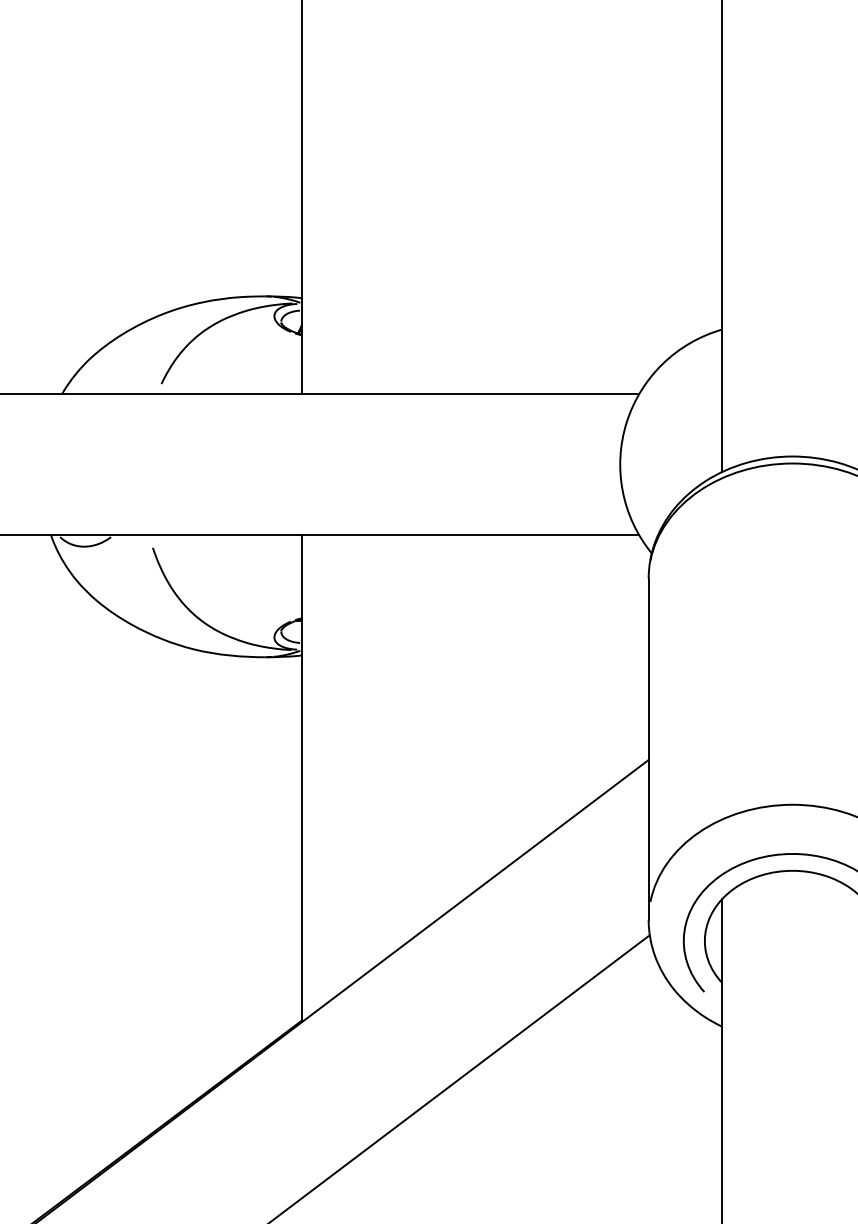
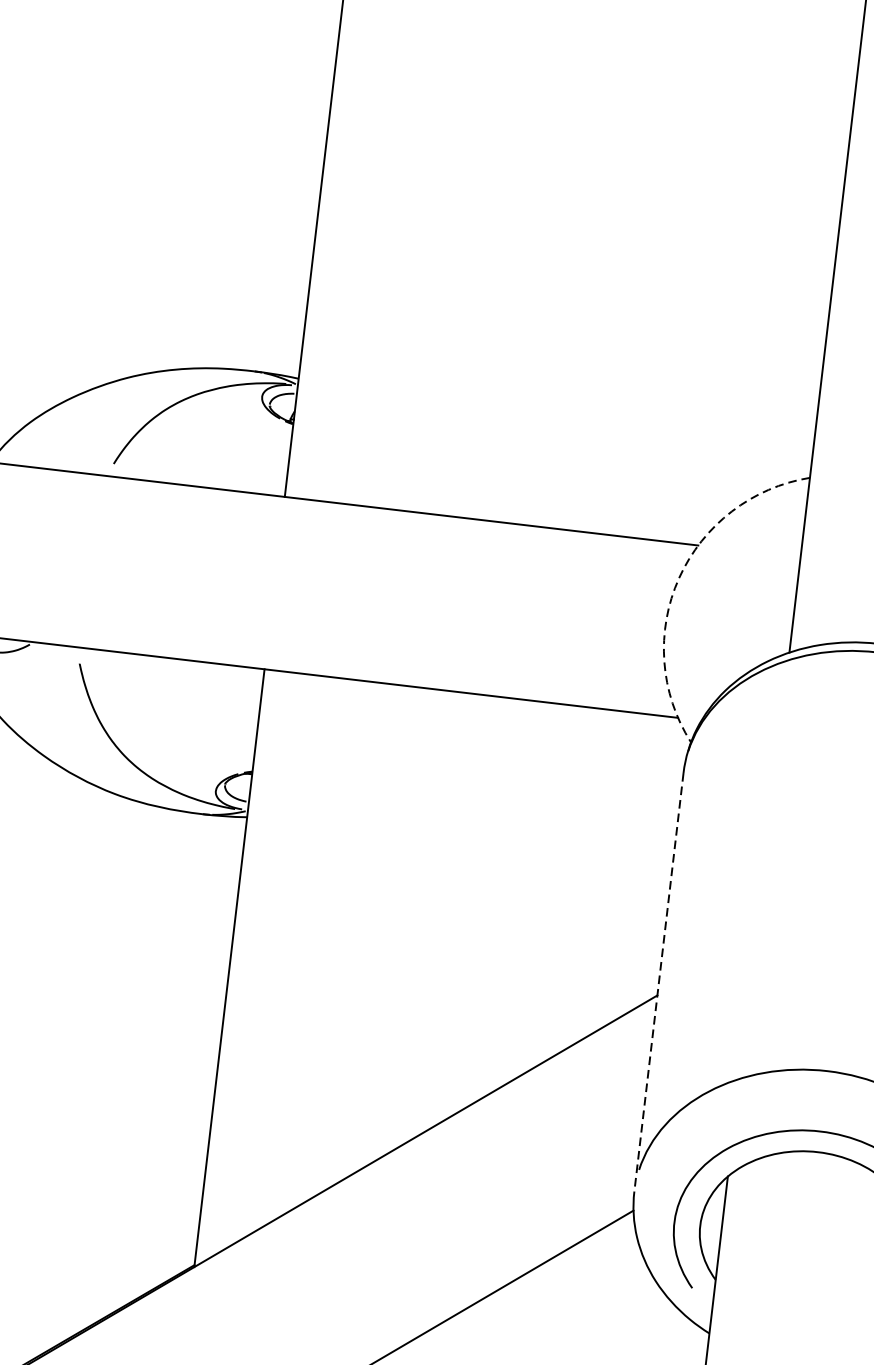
arc: (626, 422) -> (678, 578), solid -> dashed
line: (648, 749) -> (658, 982), solid -> dashed

